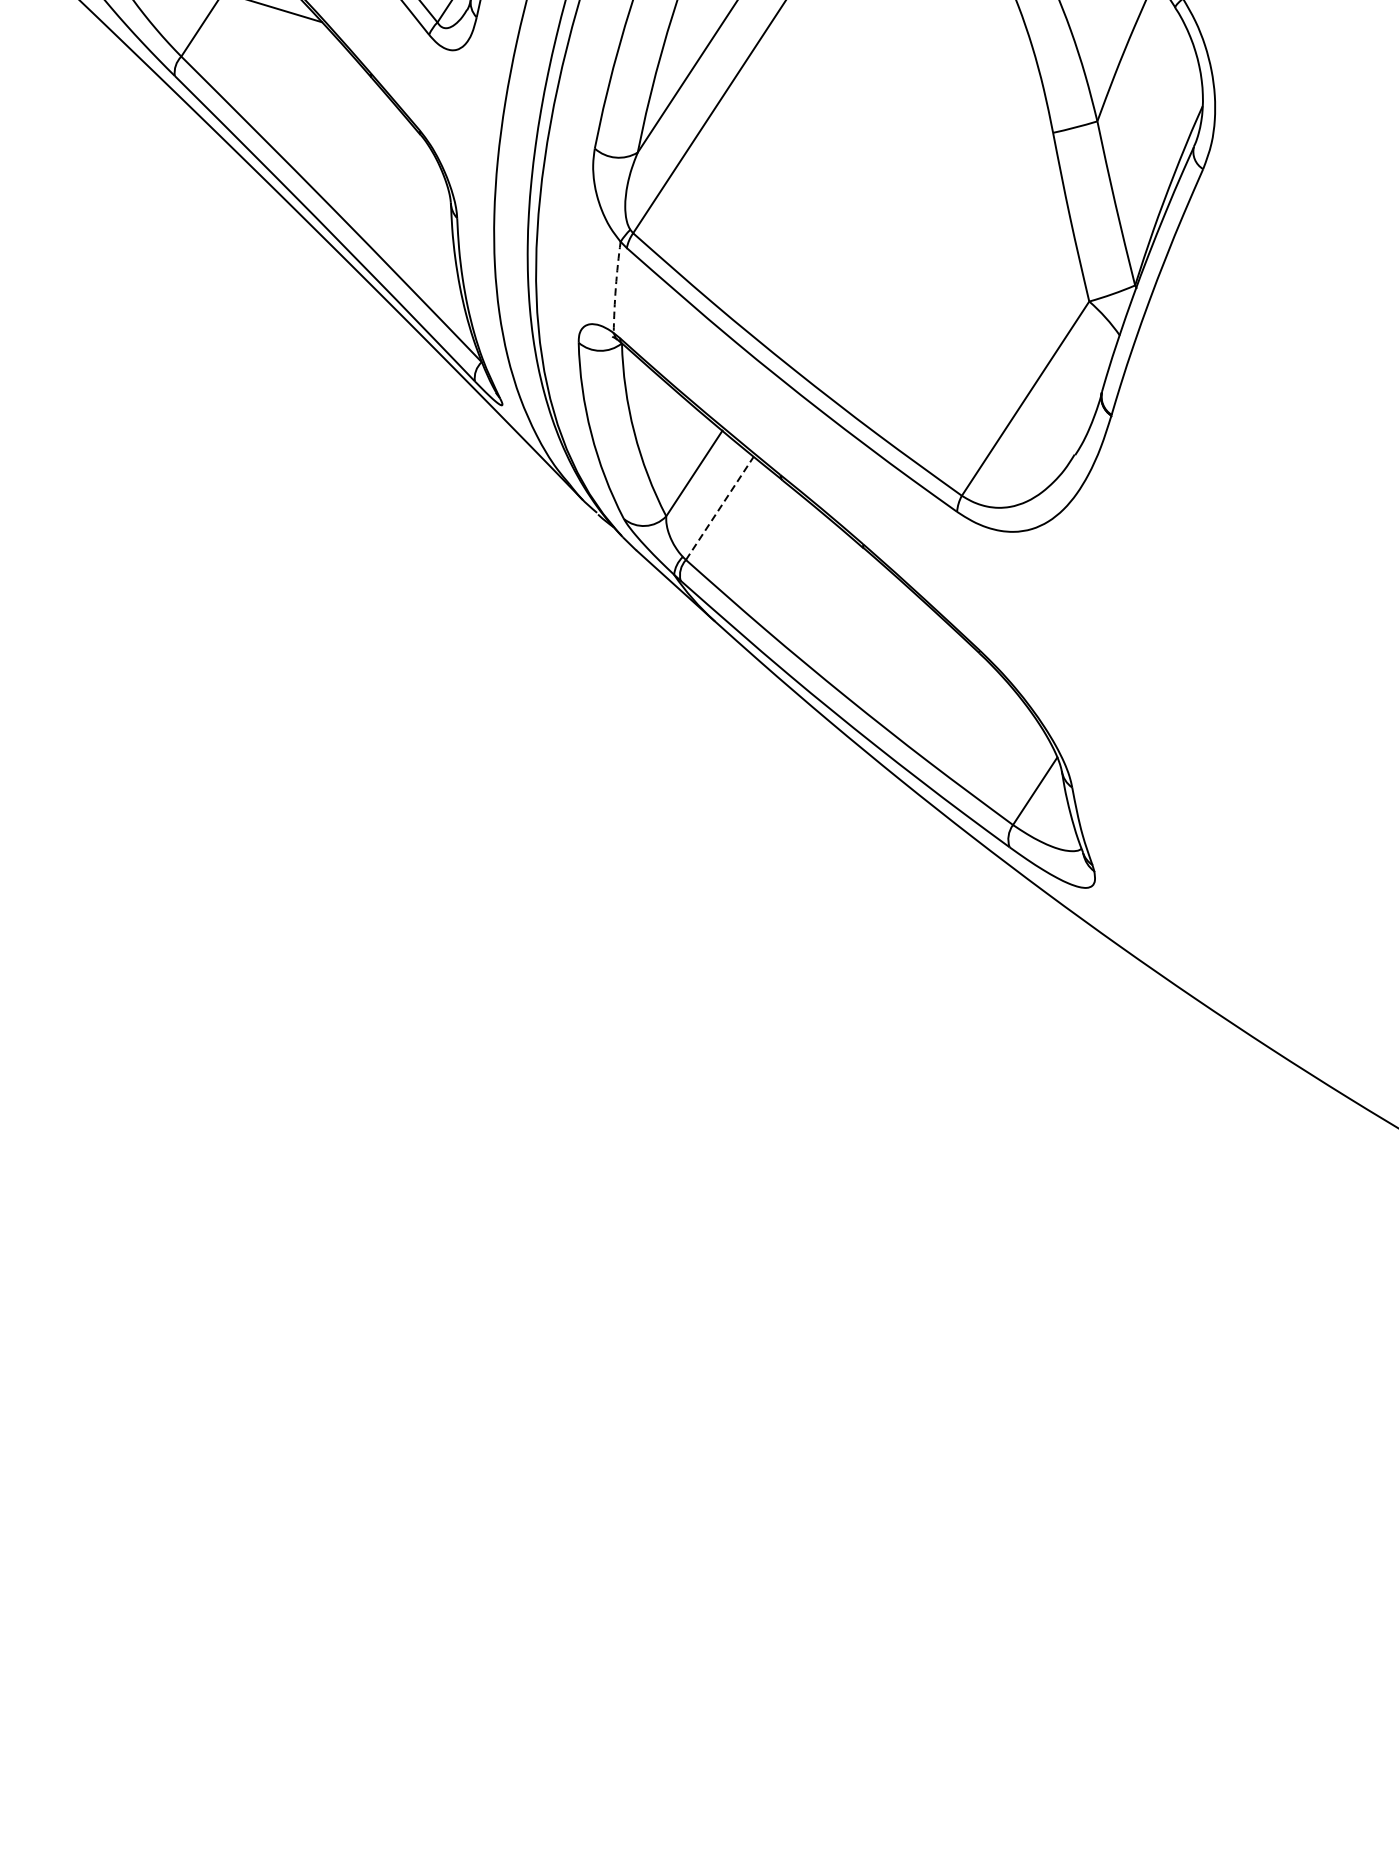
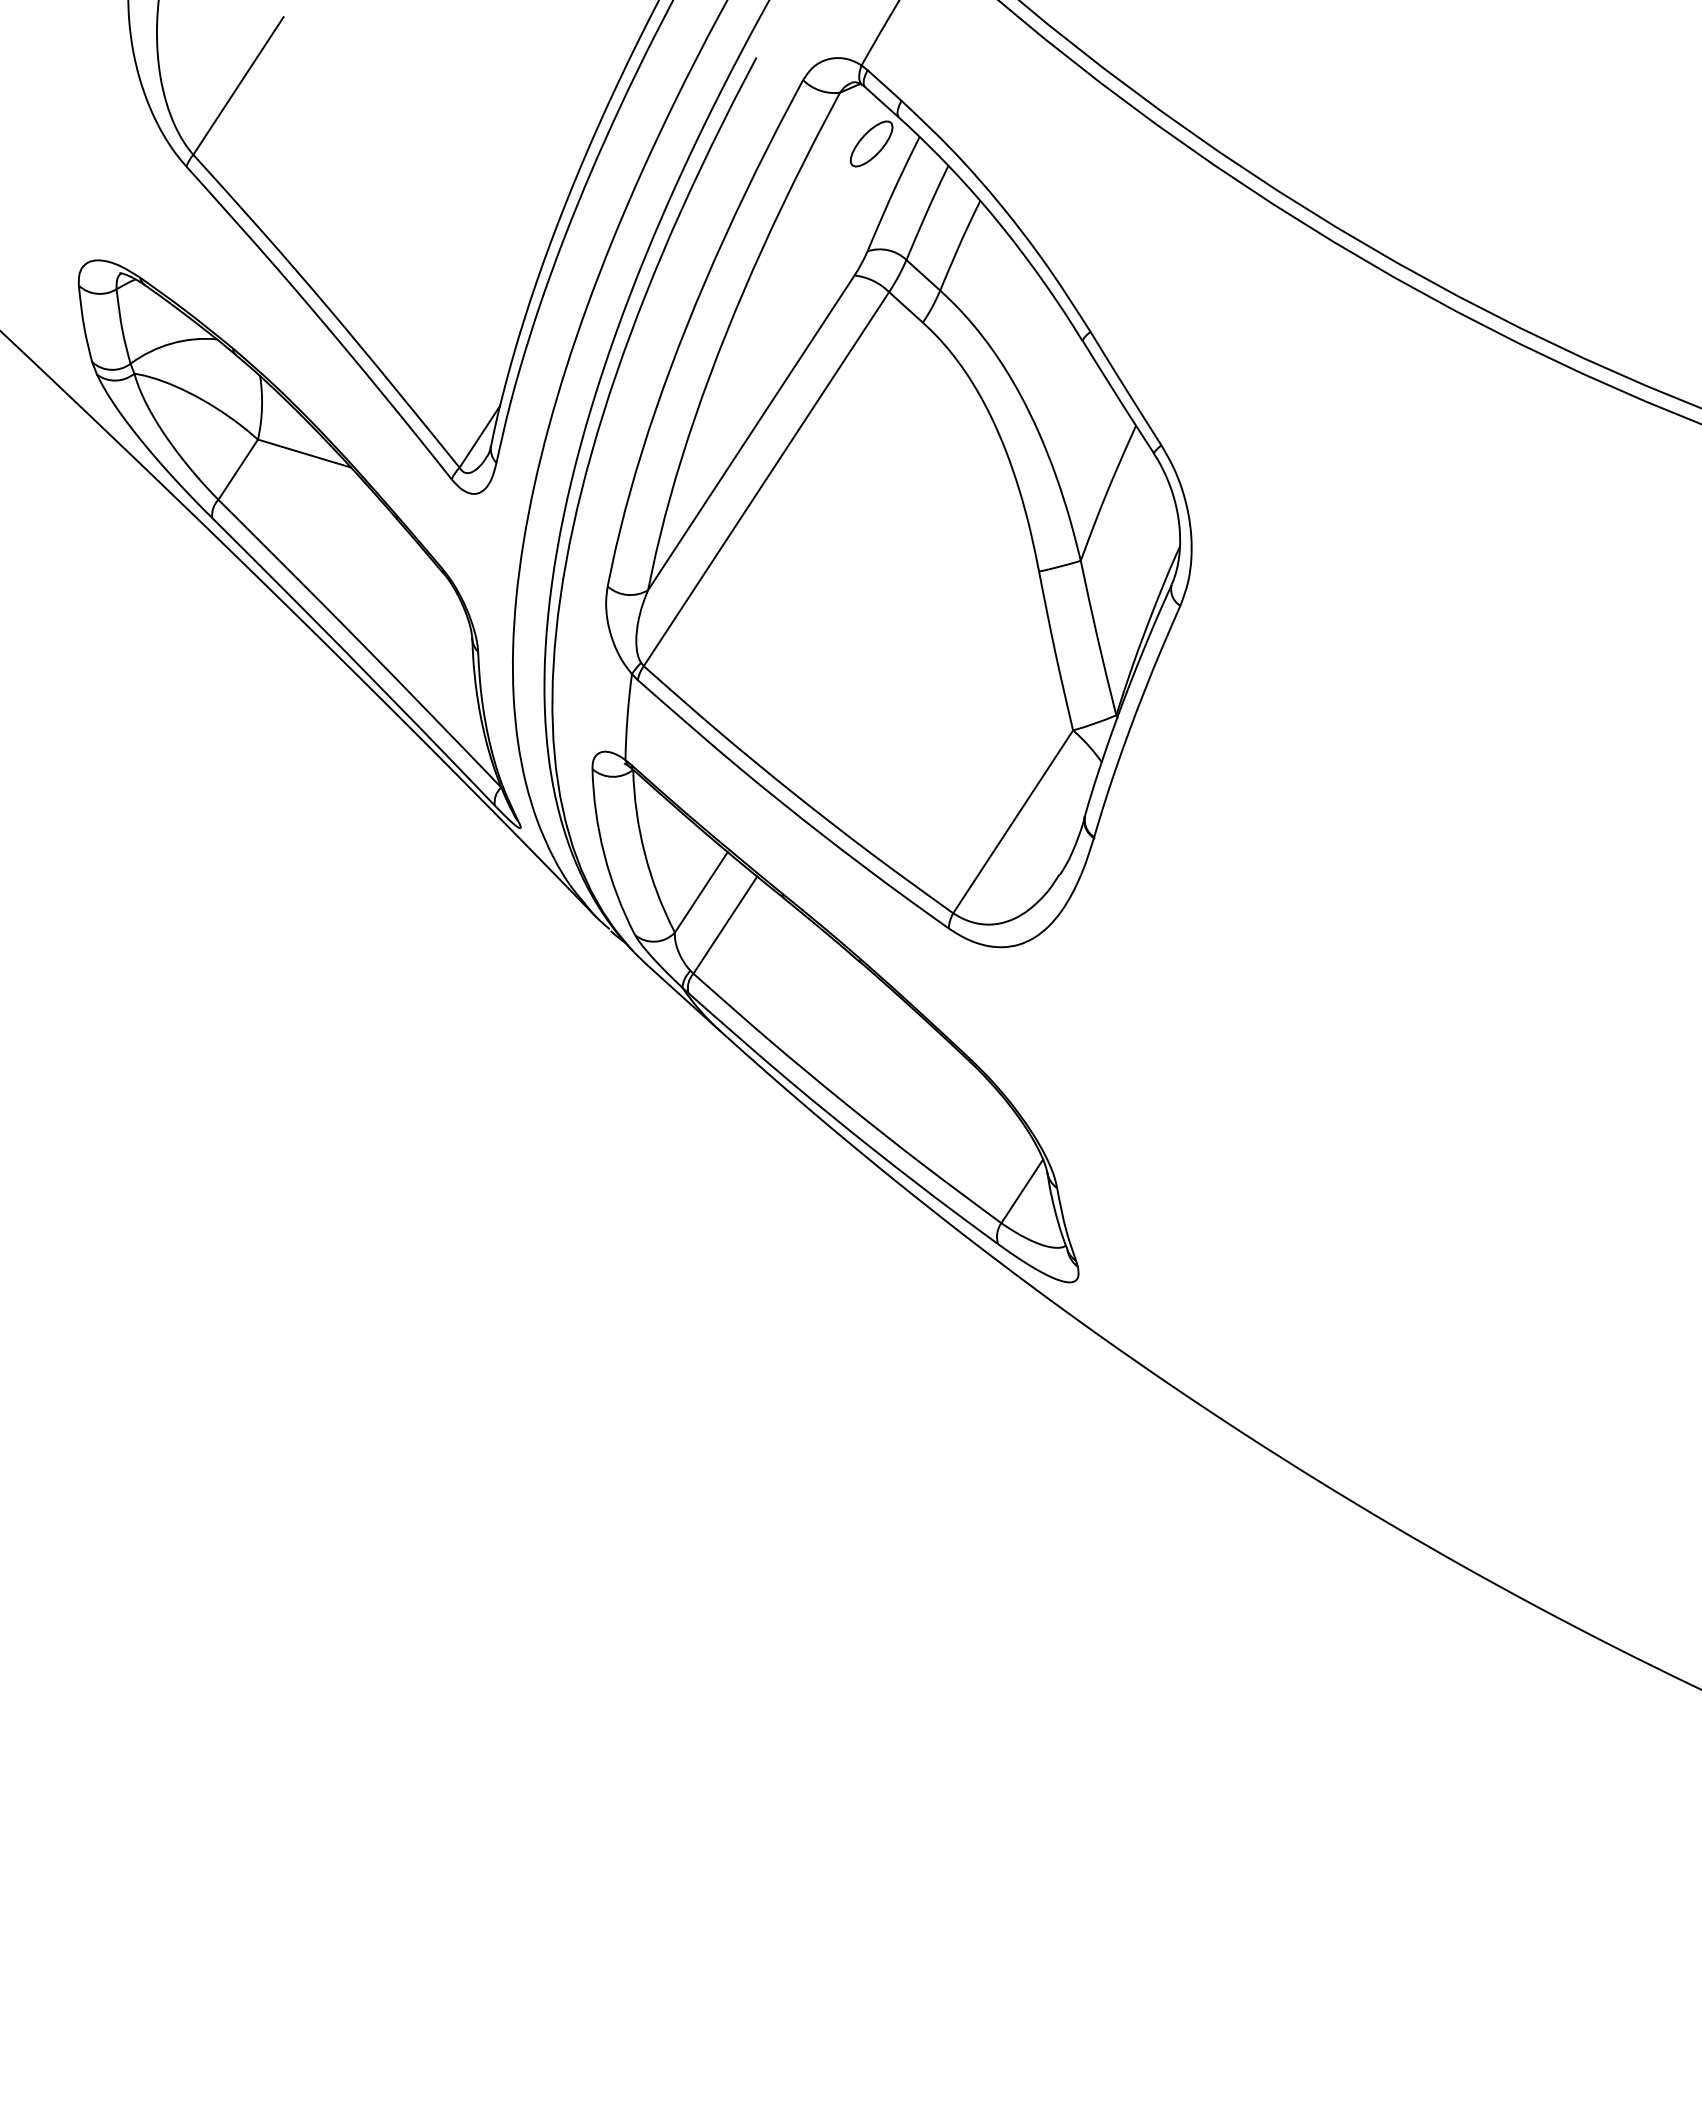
arc: (615, 287) -> (627, 717), dashed -> solid
line: (719, 507) -> (725, 924), dashed -> solid

